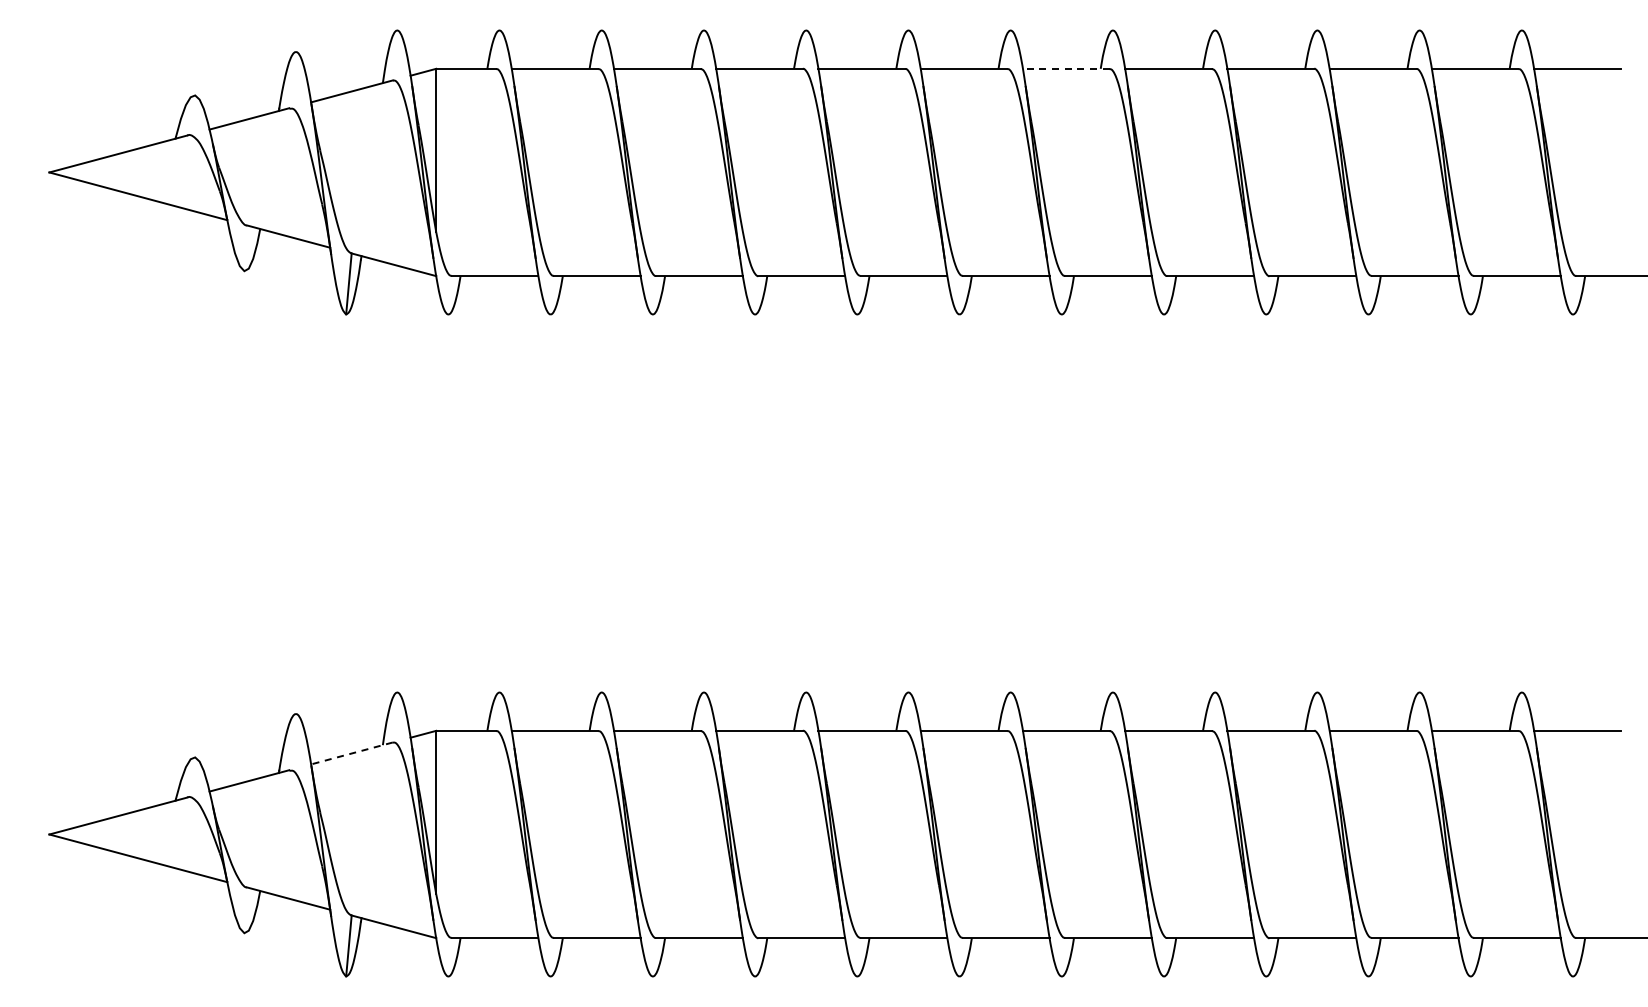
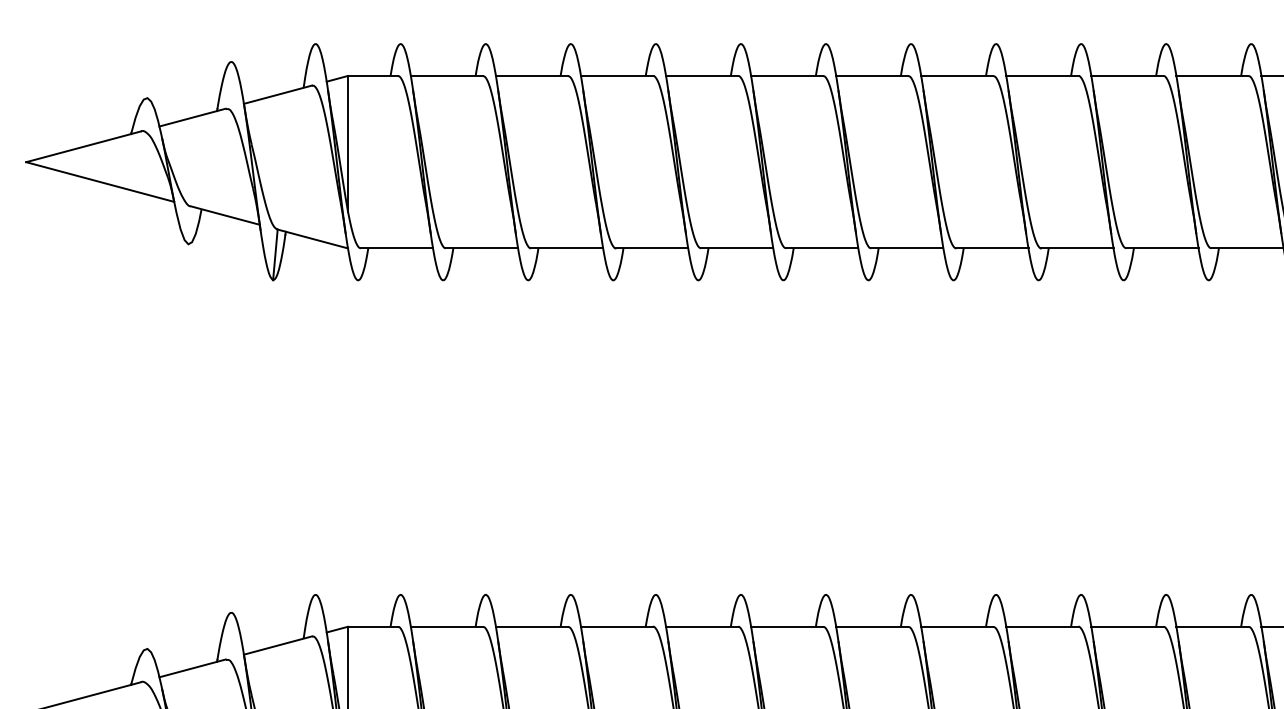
line: (1065, 68) -> (871, 75), dashed -> solid
line: (351, 753) -> (277, 645), dashed -> solid

